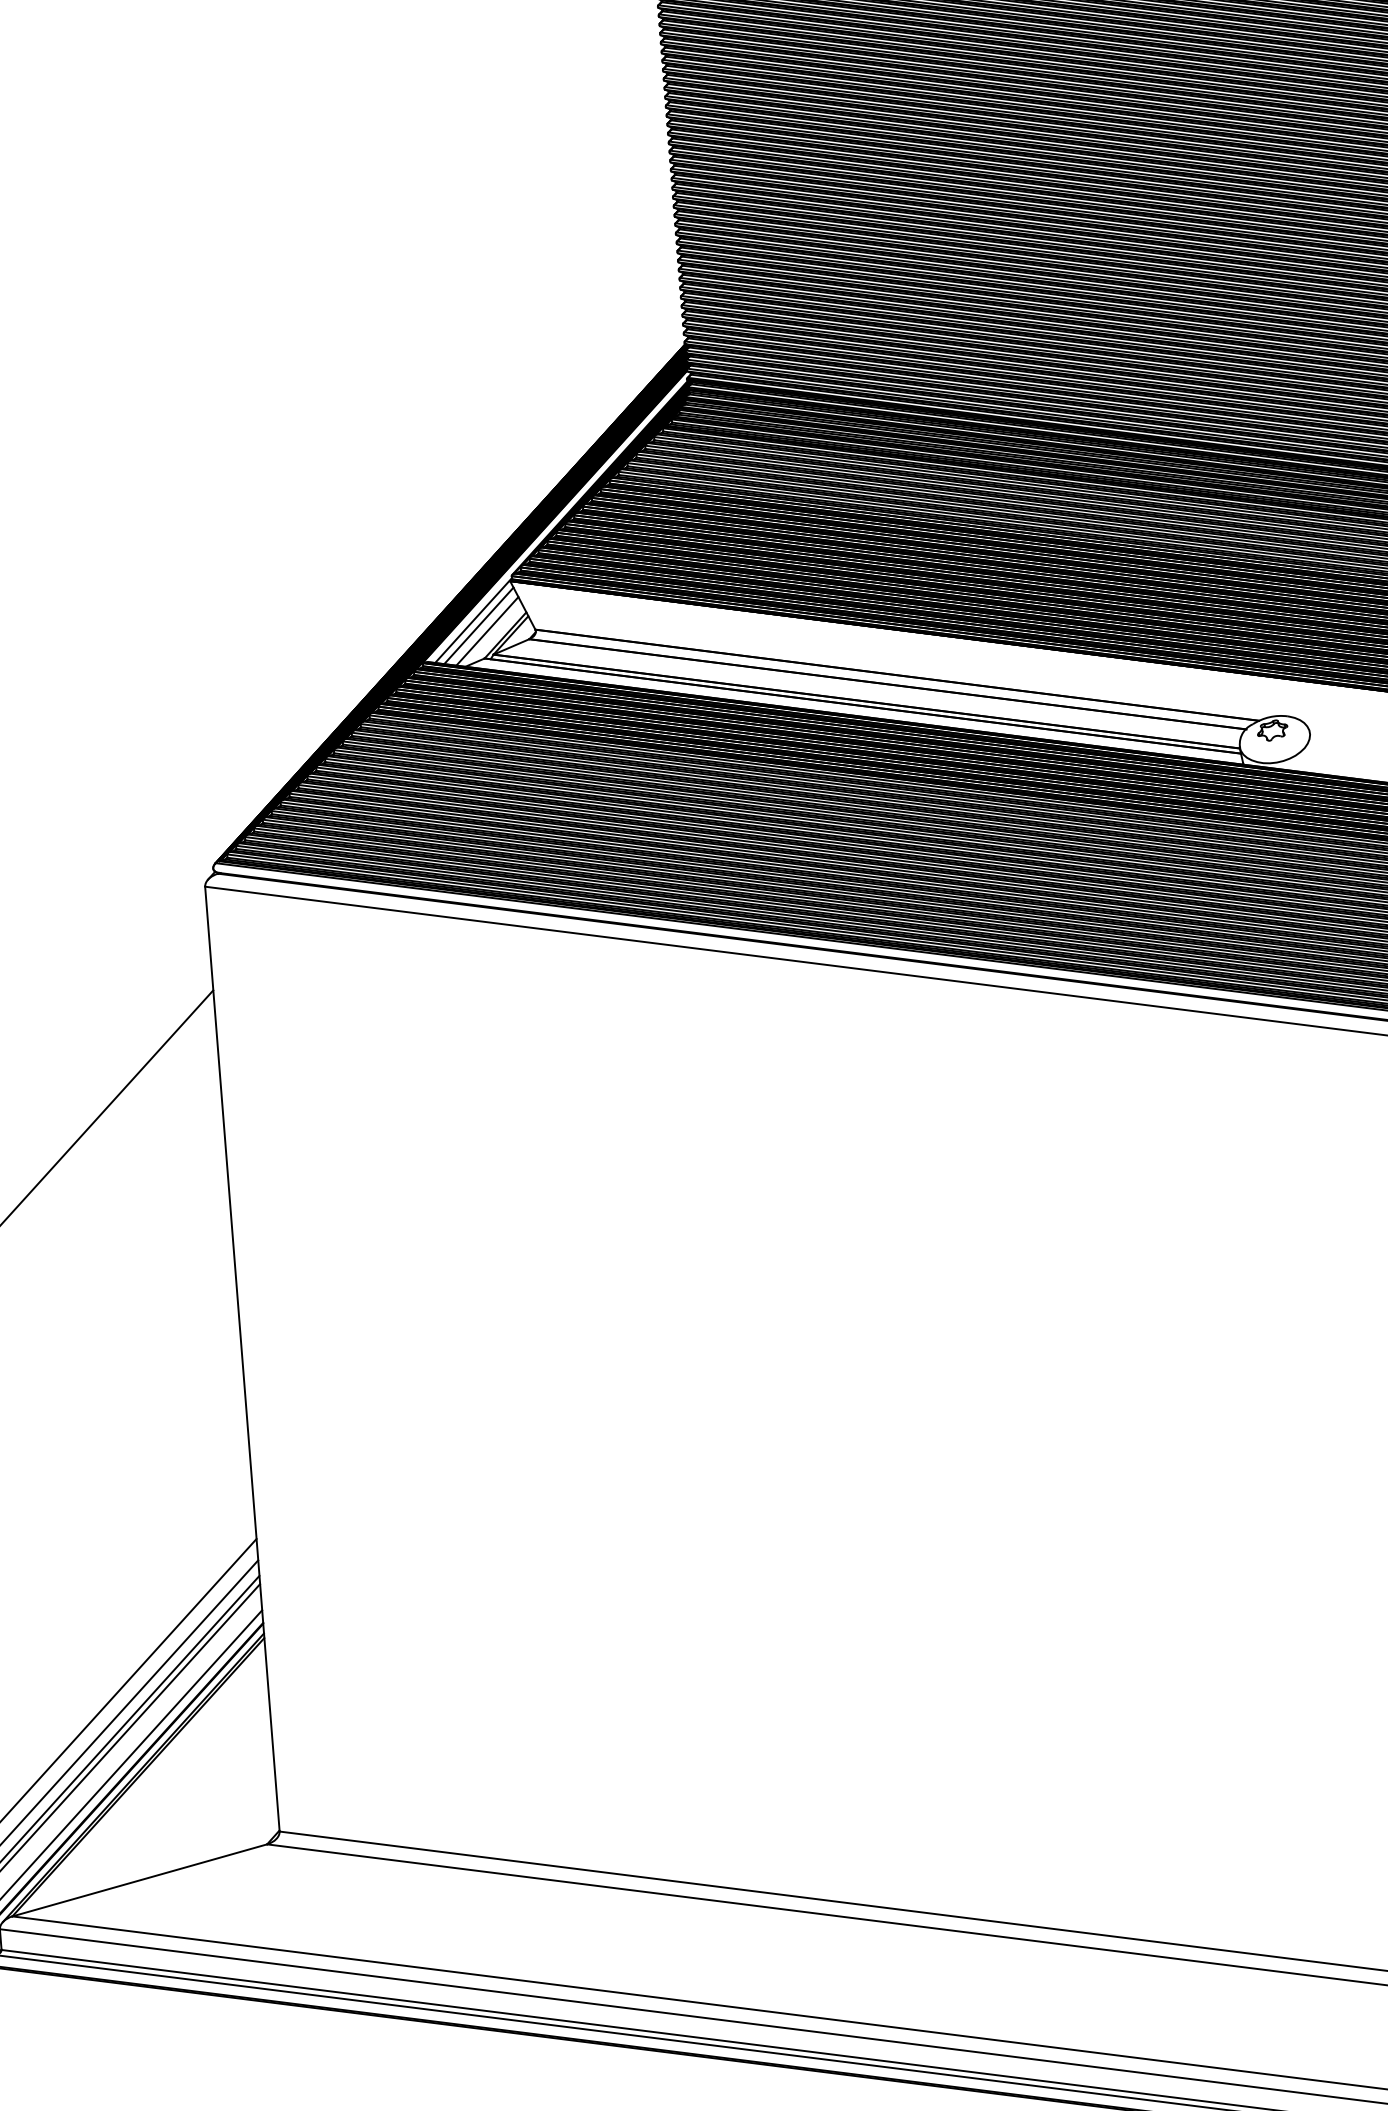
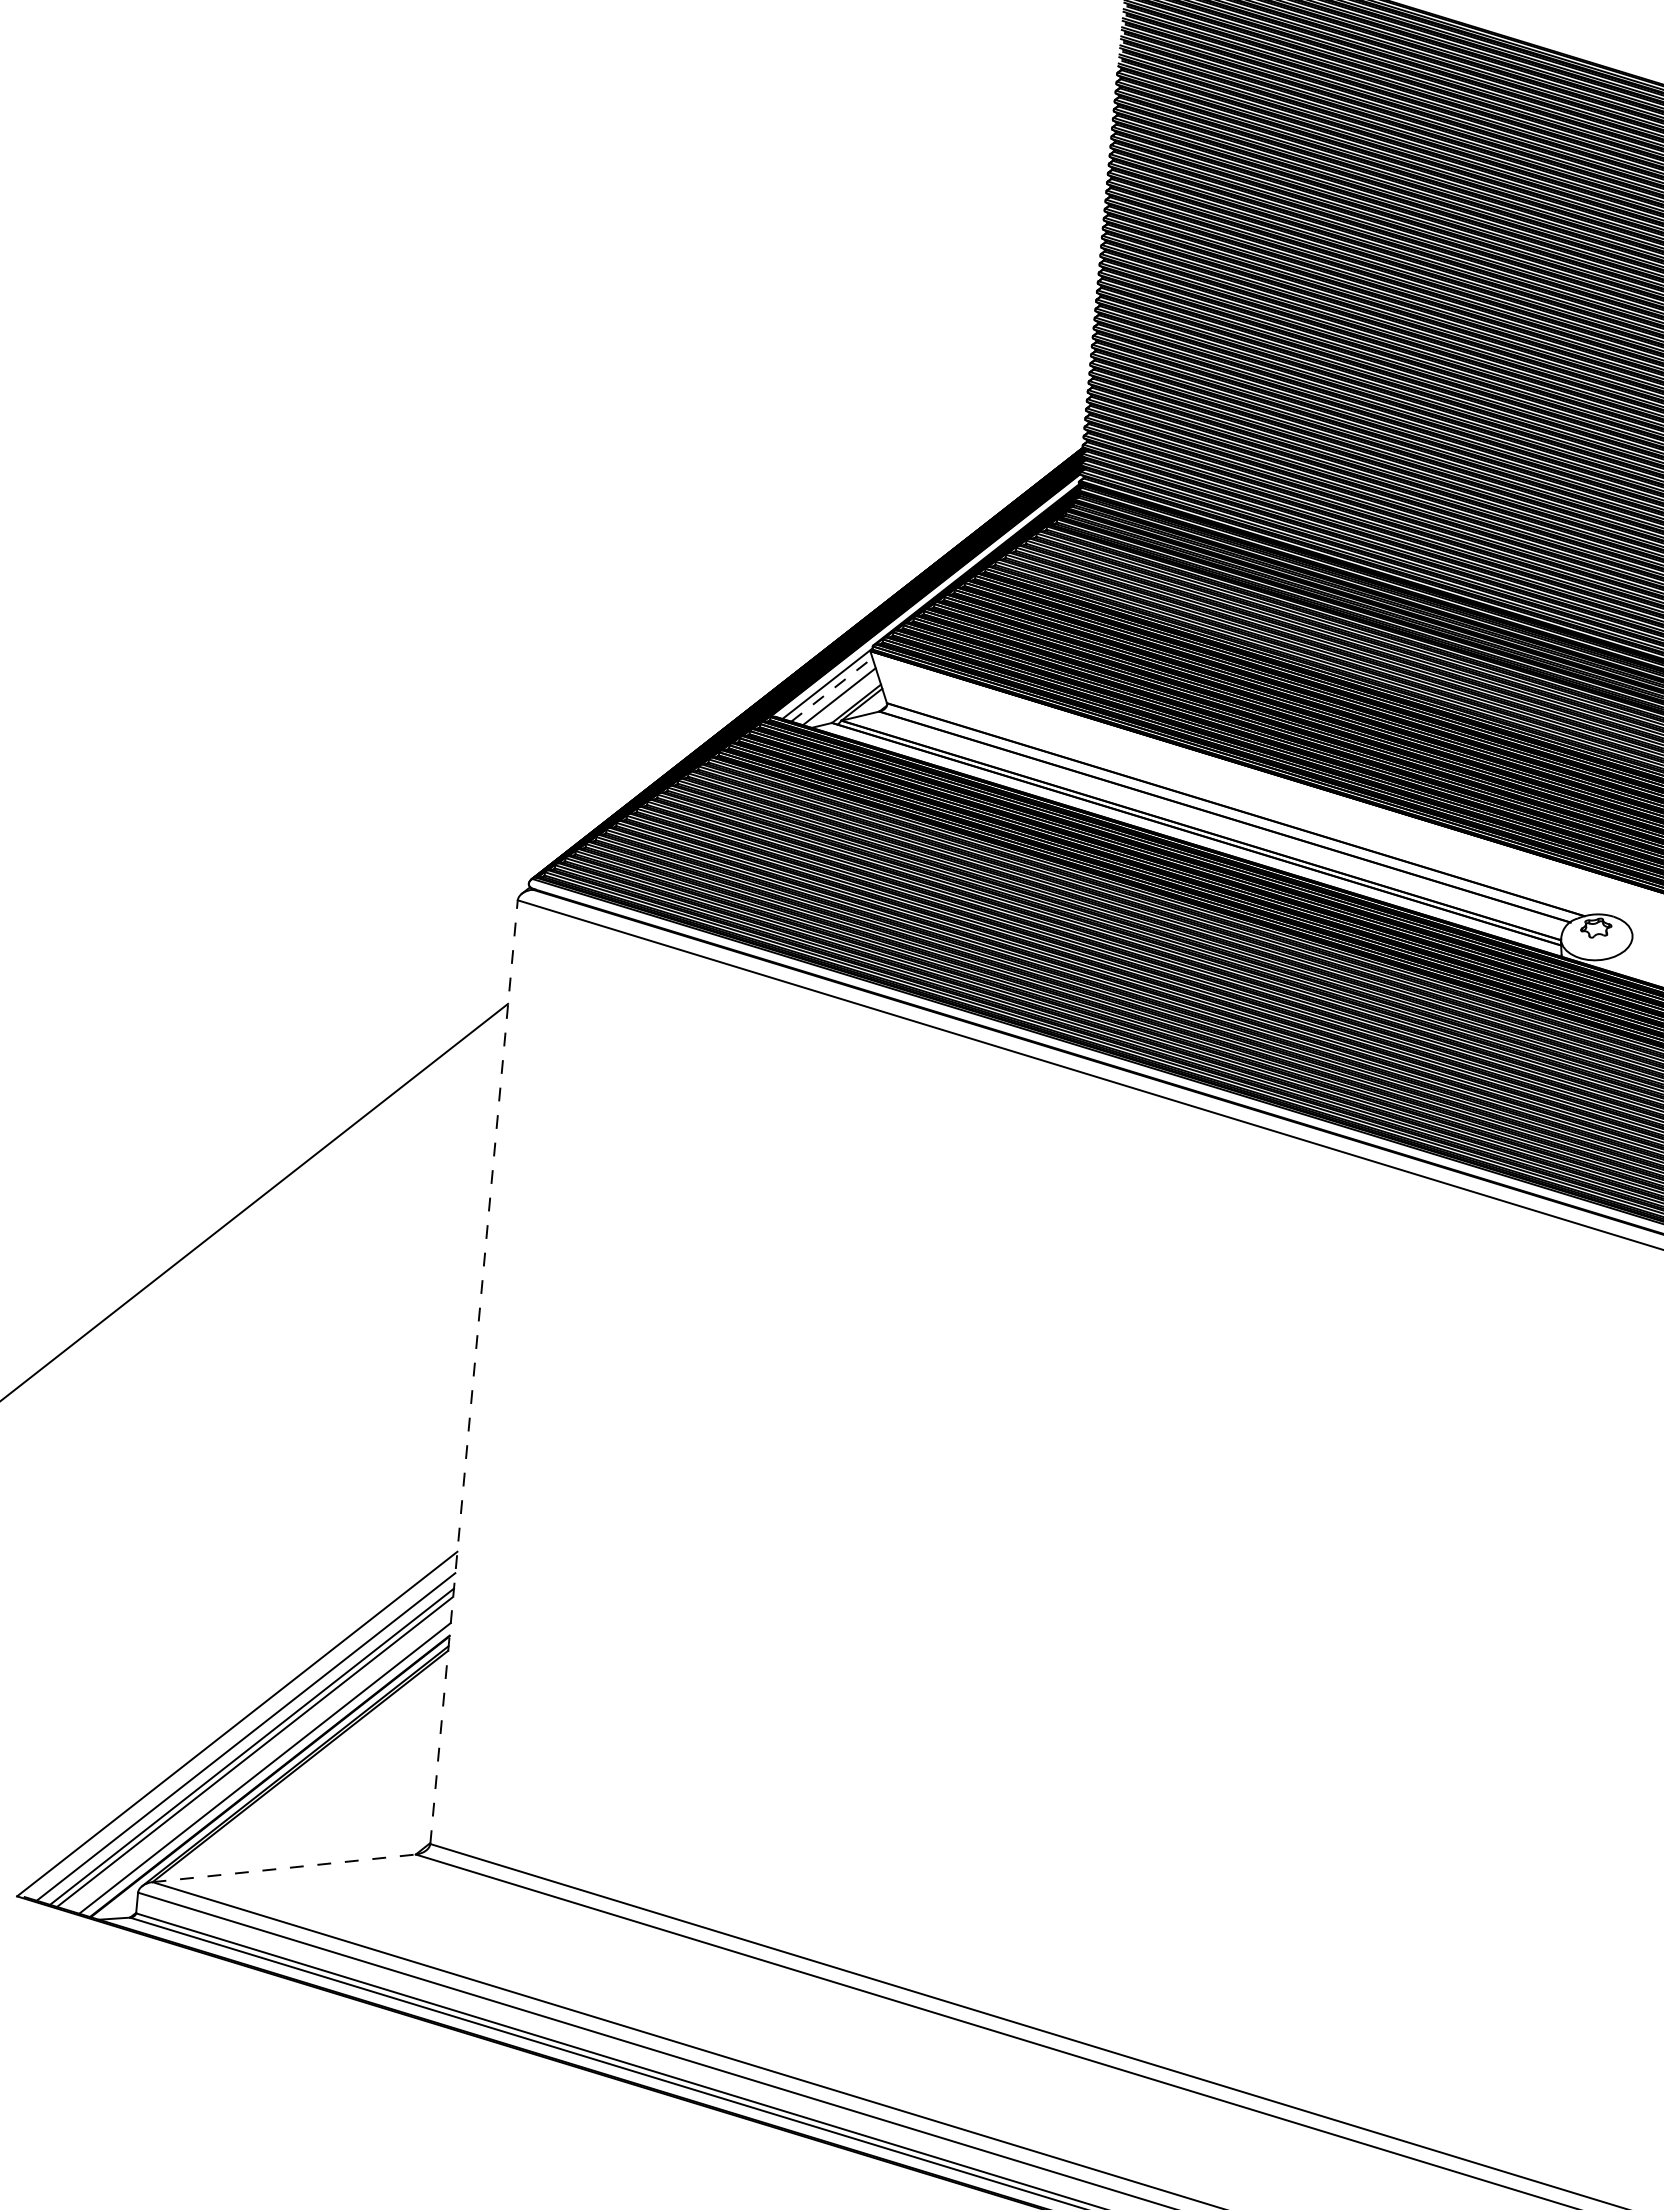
line: (478, 625) -> (831, 689), solid -> dashed
line: (242, 1359) -> (474, 1372), solid -> dashed
line: (140, 1880) -> (284, 1868), solid -> dashed

